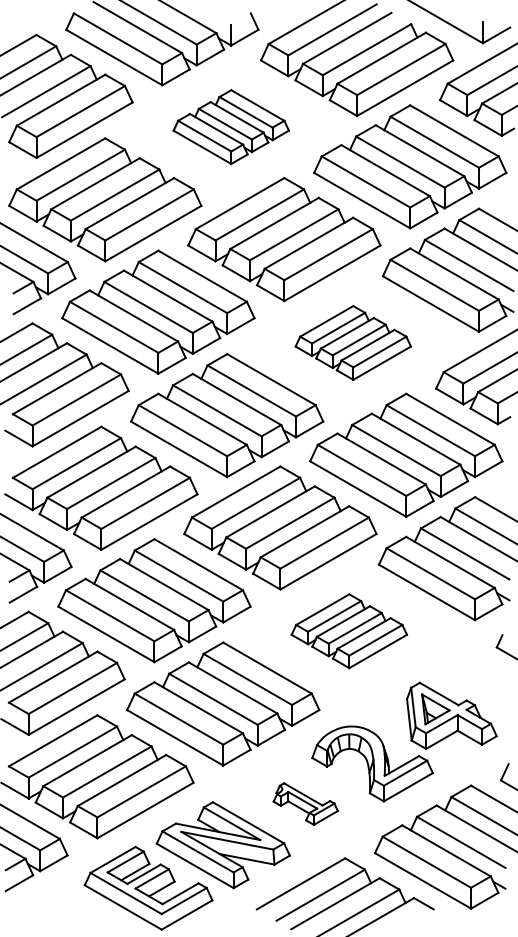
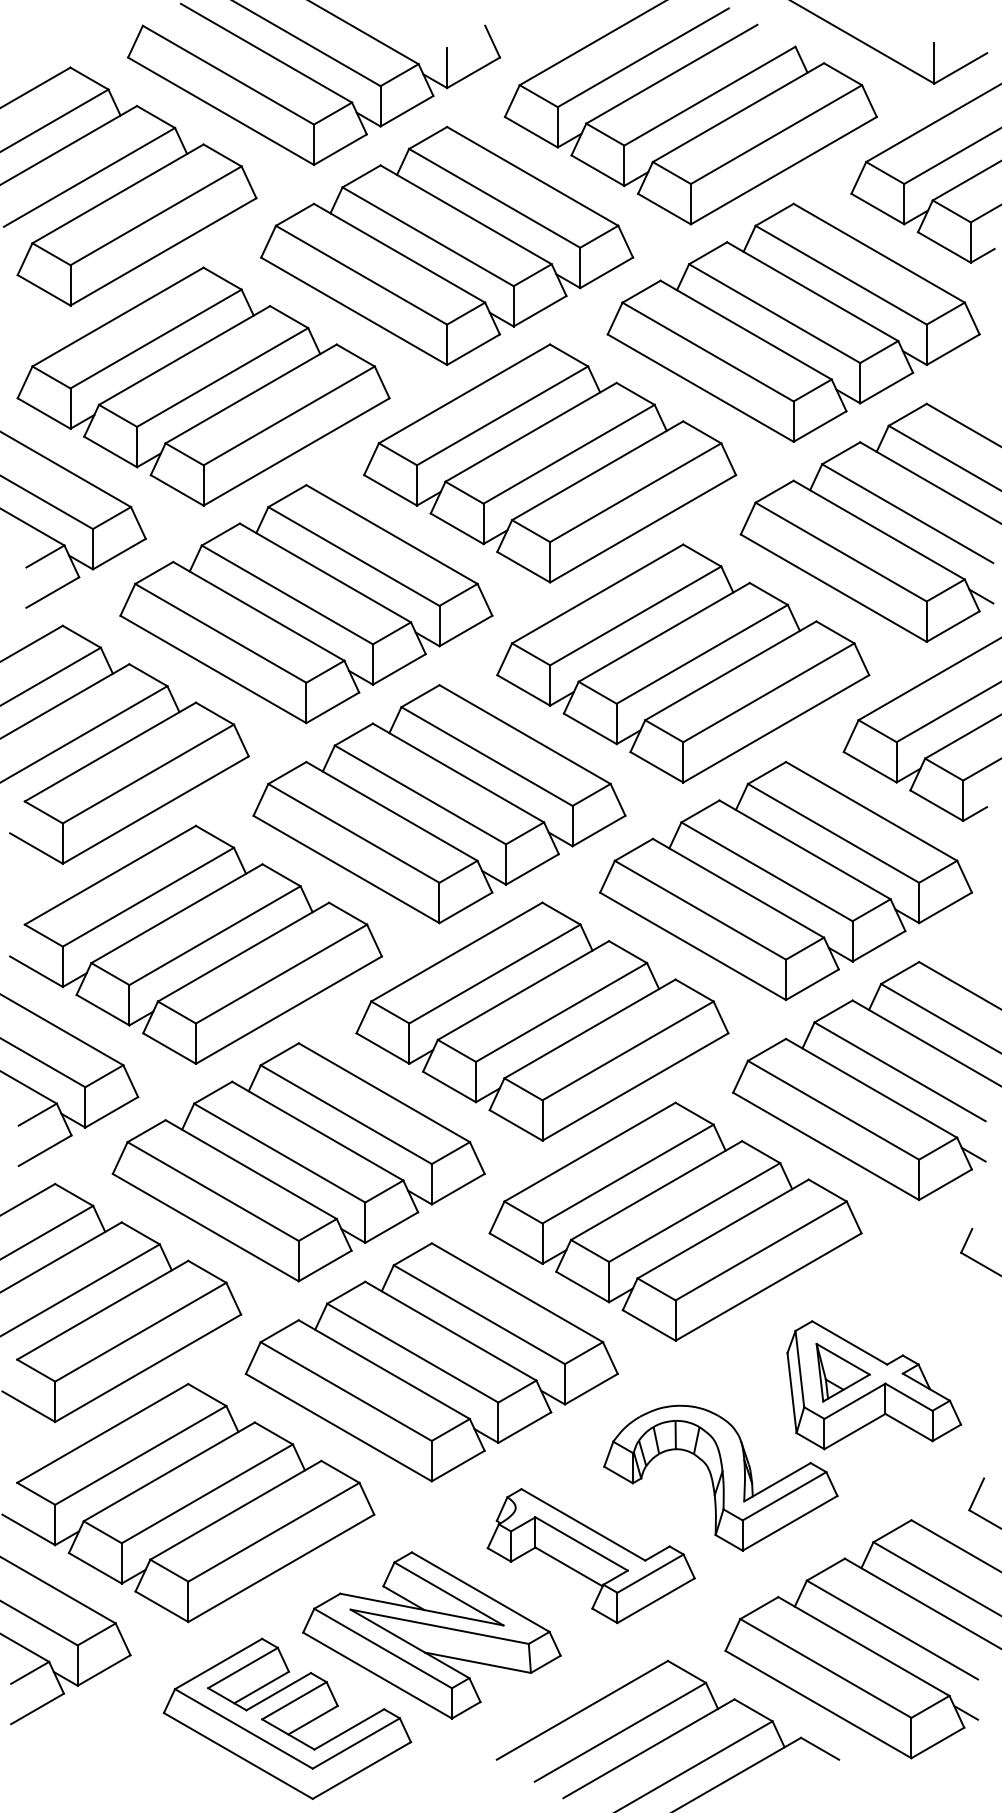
part: (231, 126) -> (447, 244), size x1.67
part: (353, 342) -> (683, 662), size x1.67
part: (349, 630) -> (676, 1219), size x1.67
part: (305, 803) -> (590, 1554), size x1.67

